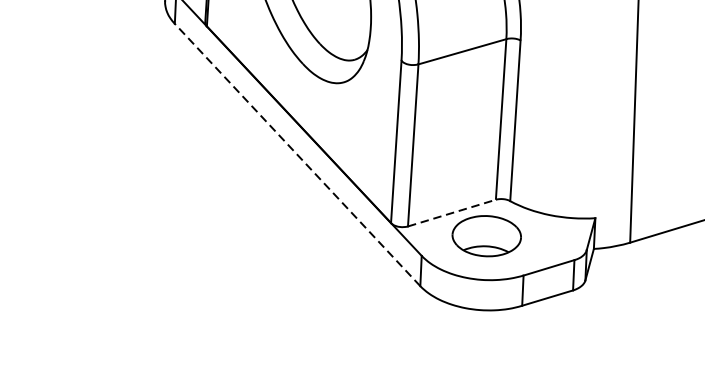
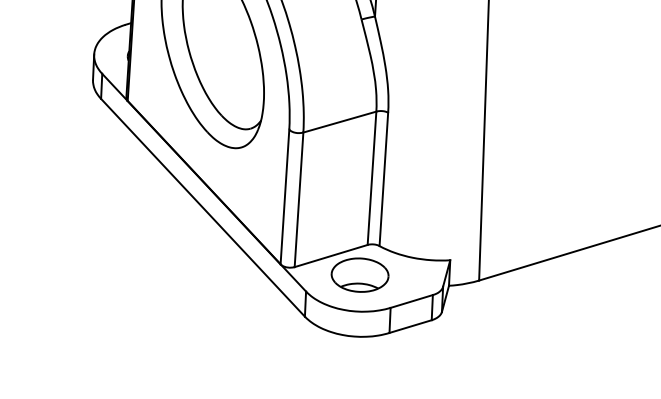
line: (296, 154) -> (202, 207), dashed -> solid
line: (452, 212) -> (331, 255), dashed -> solid

